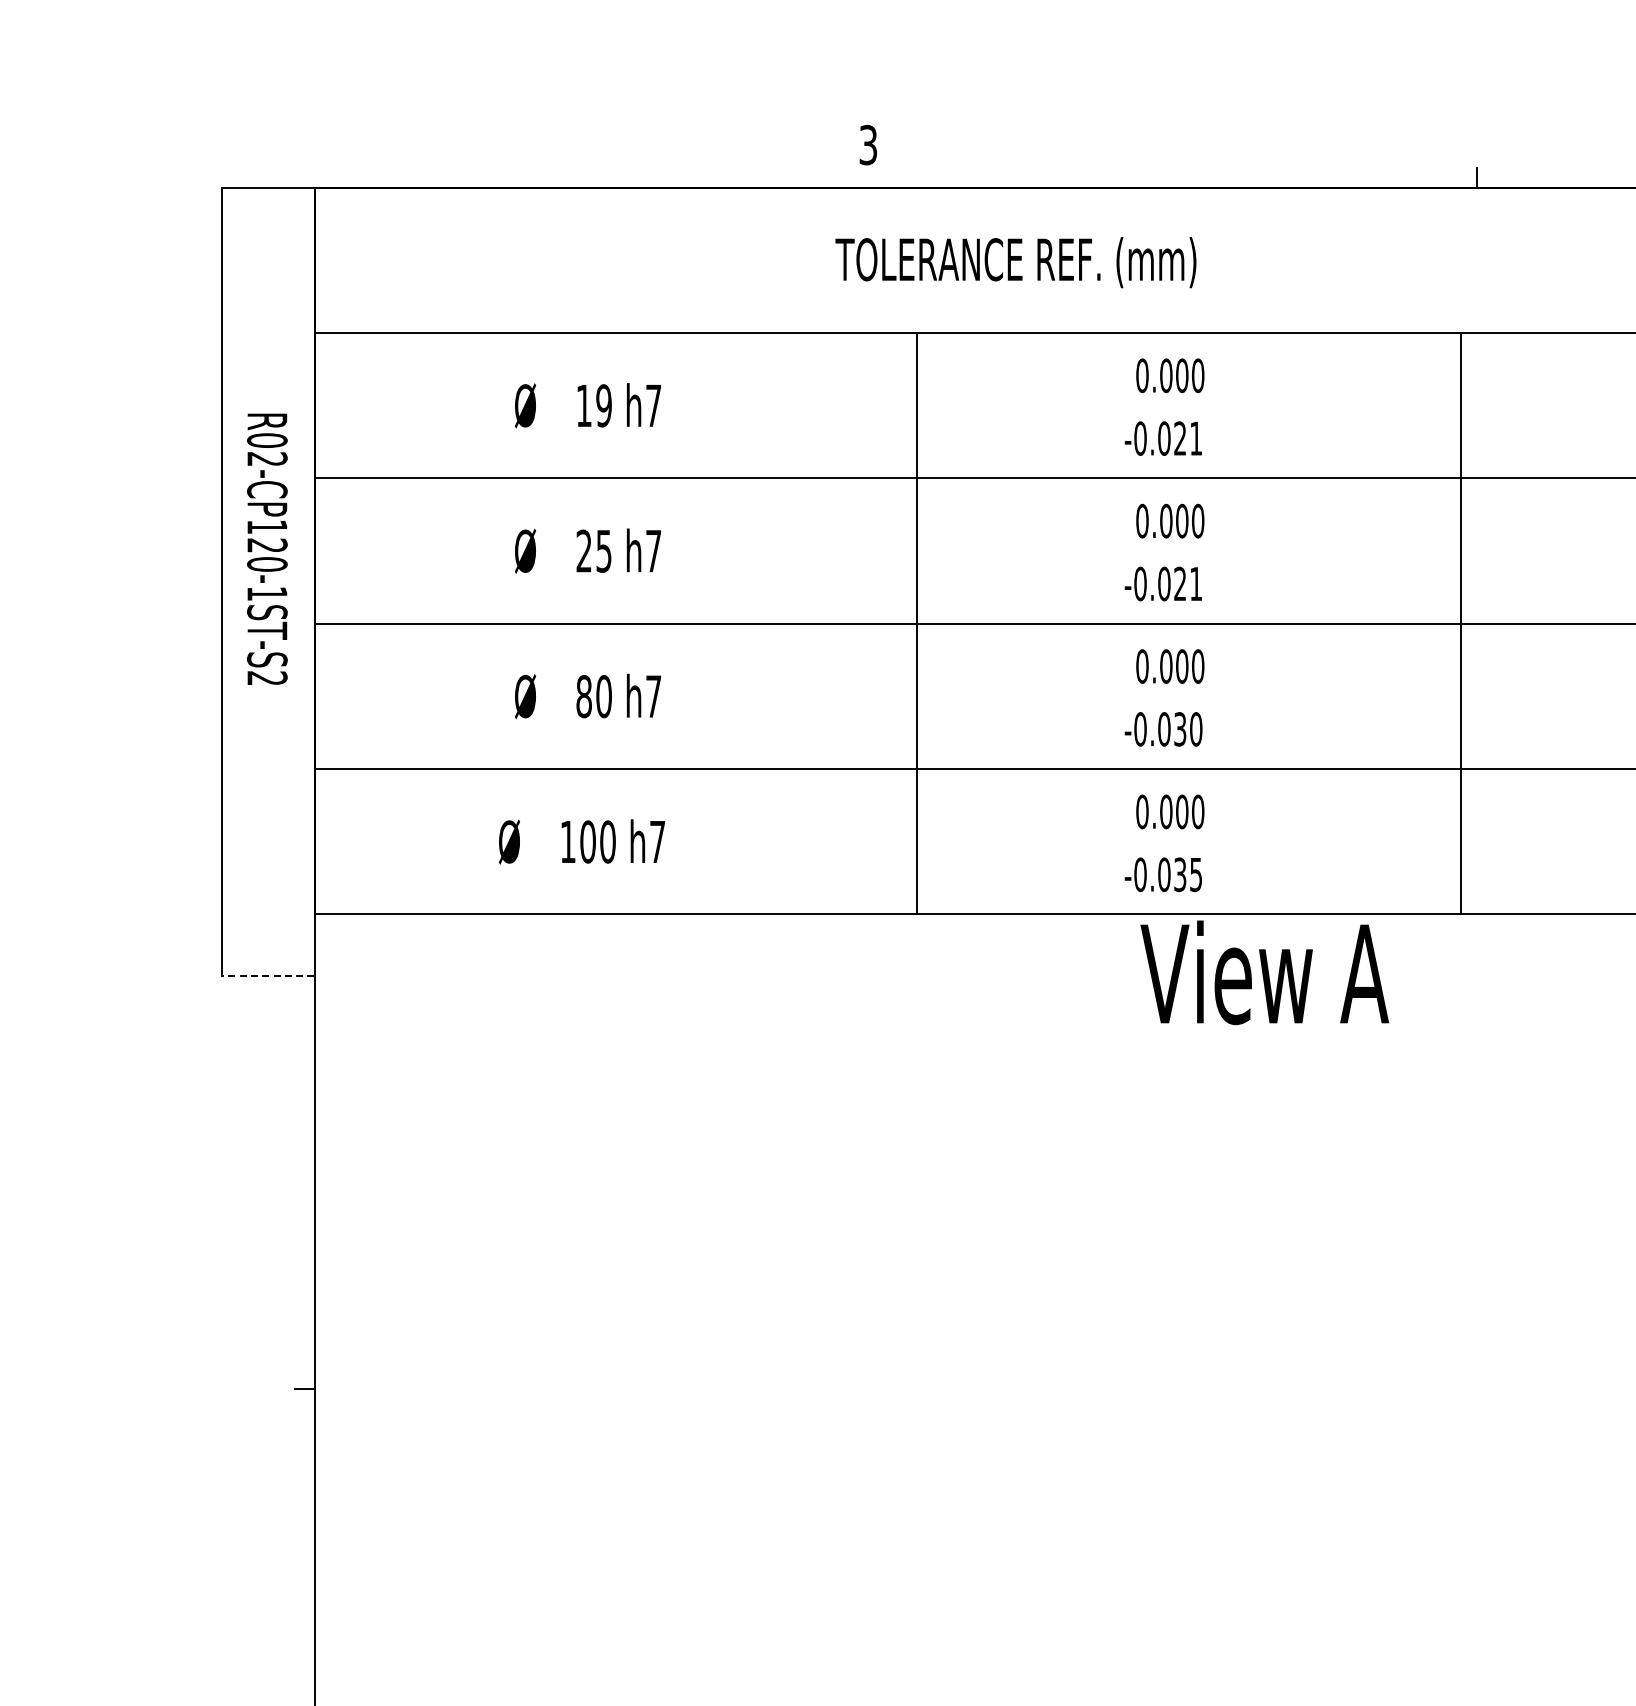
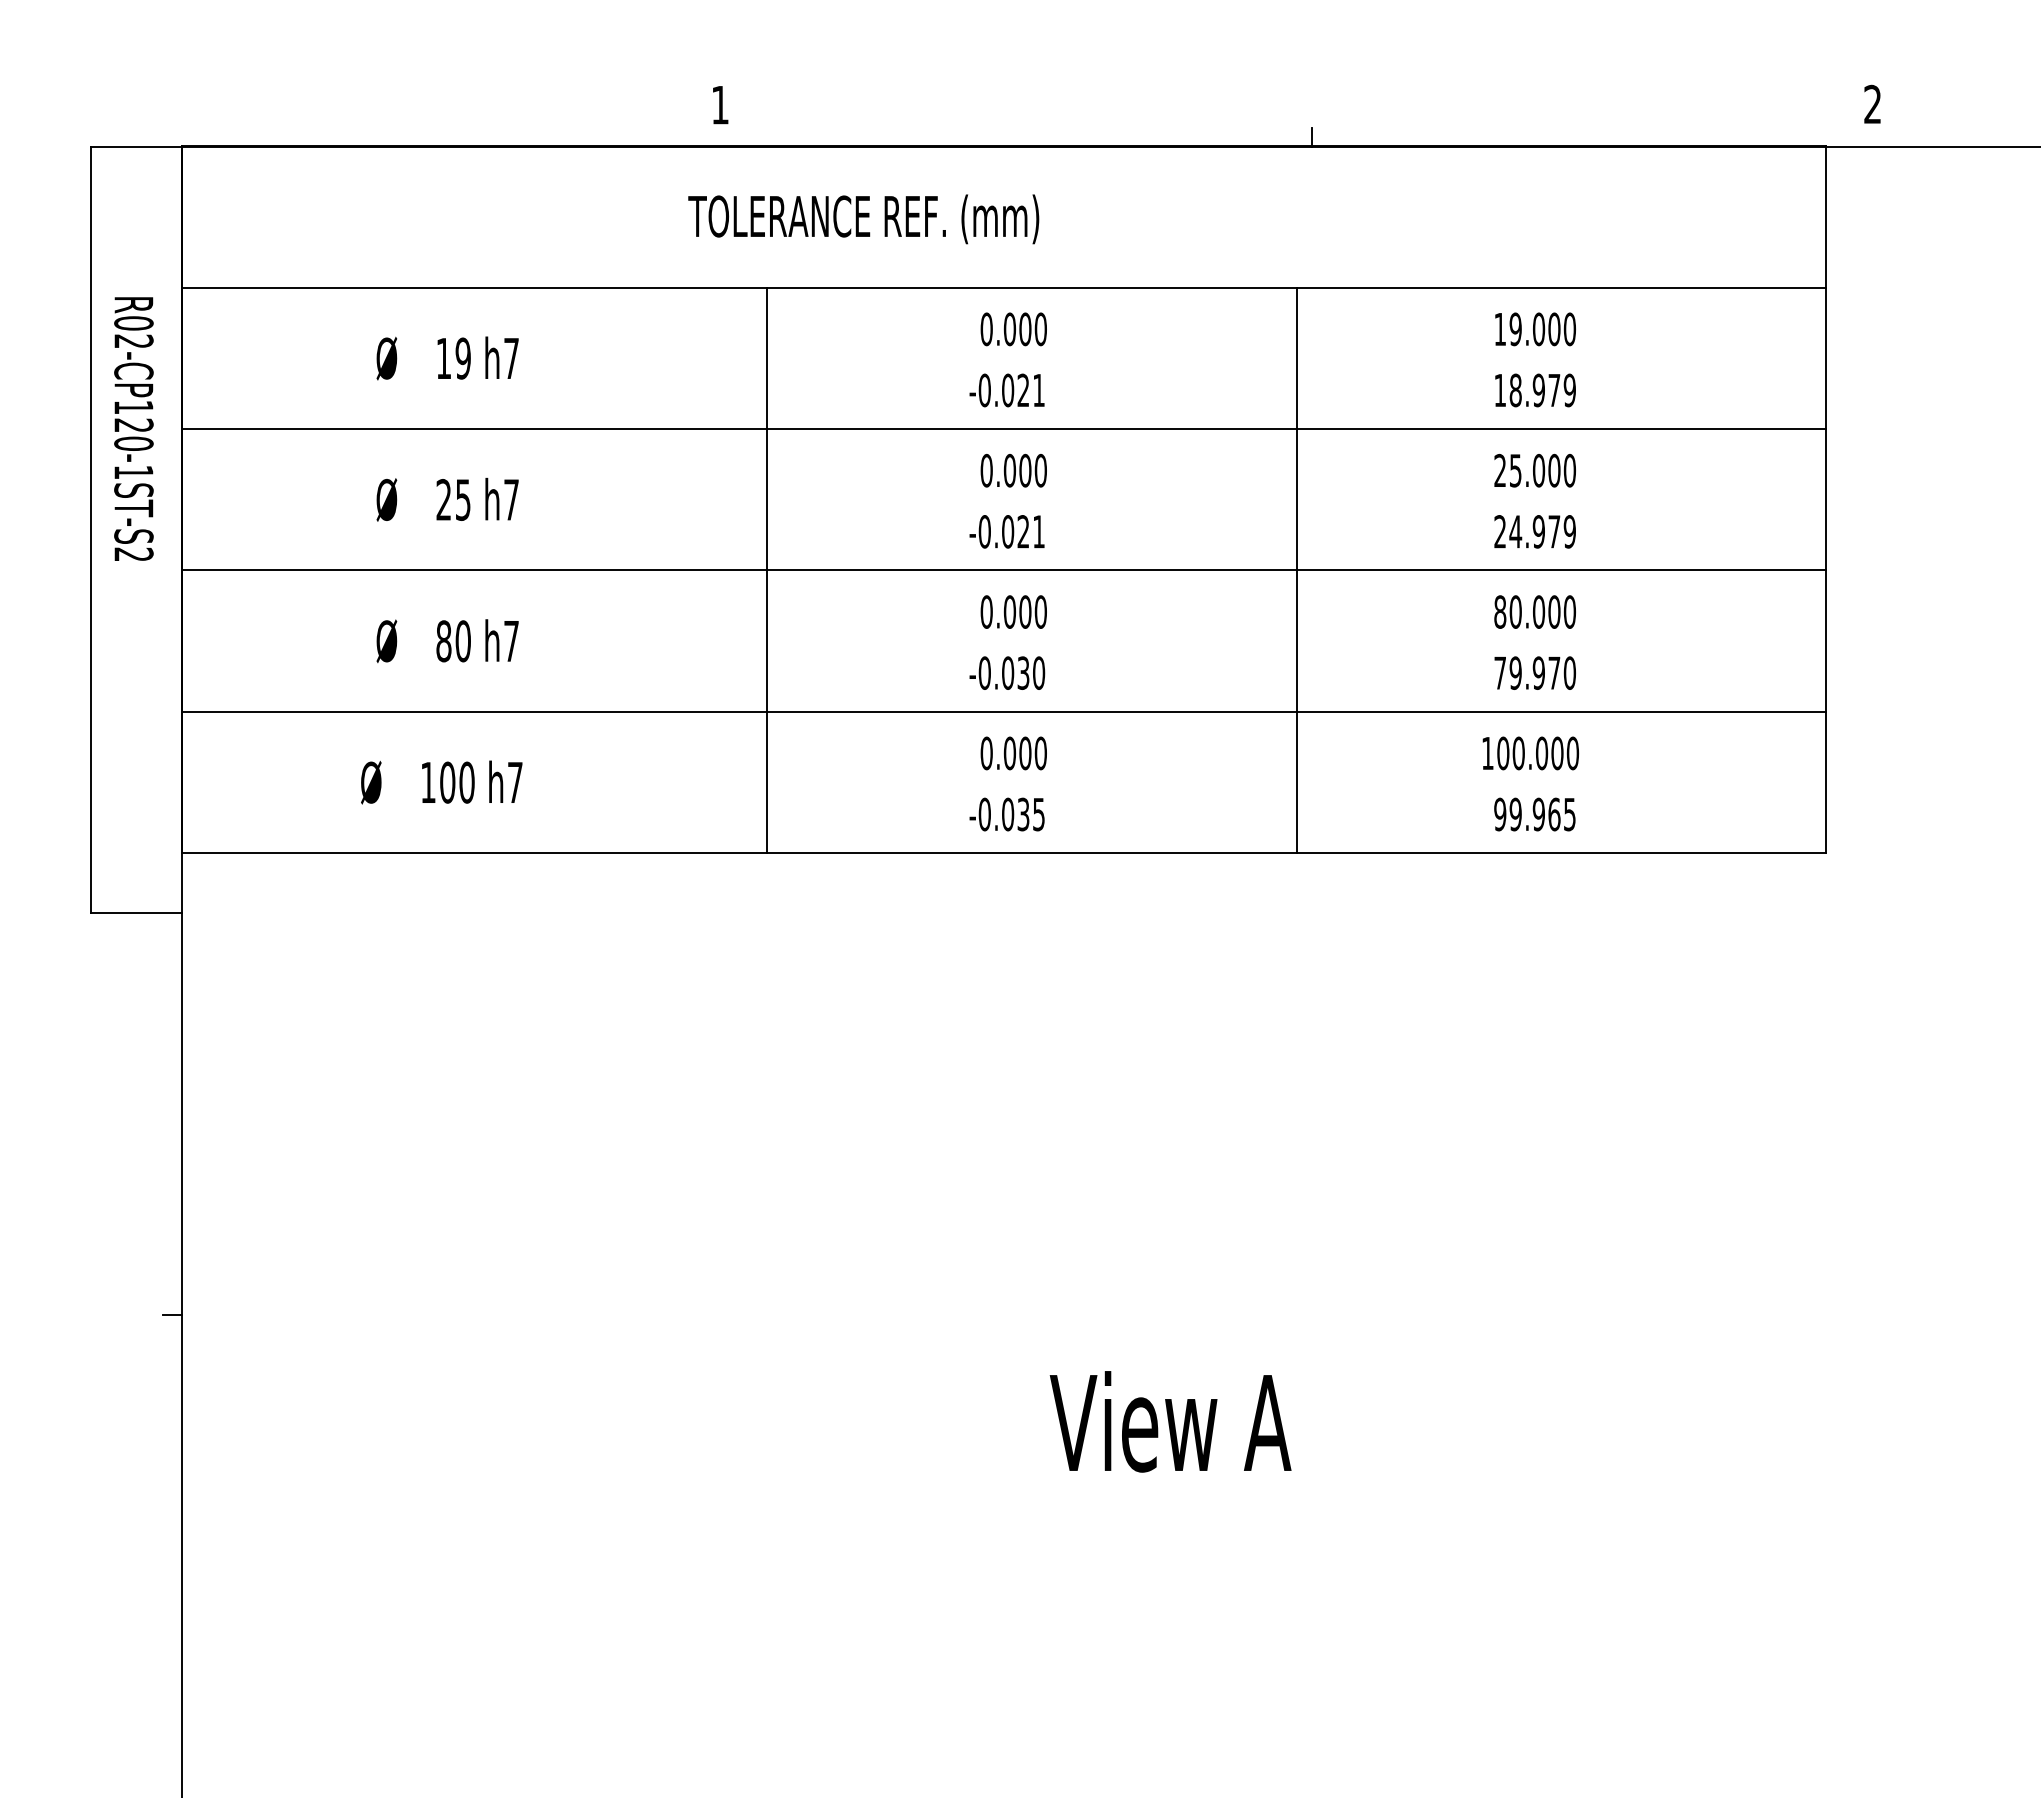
text: (867, 144) -> (719, 104), 3 -> 1
text: (266, 548) -> (133, 428), moved
text: (1264, 972) -> (1170, 1421), moved
line: (267, 976) -> (136, 913), dashed -> solid

